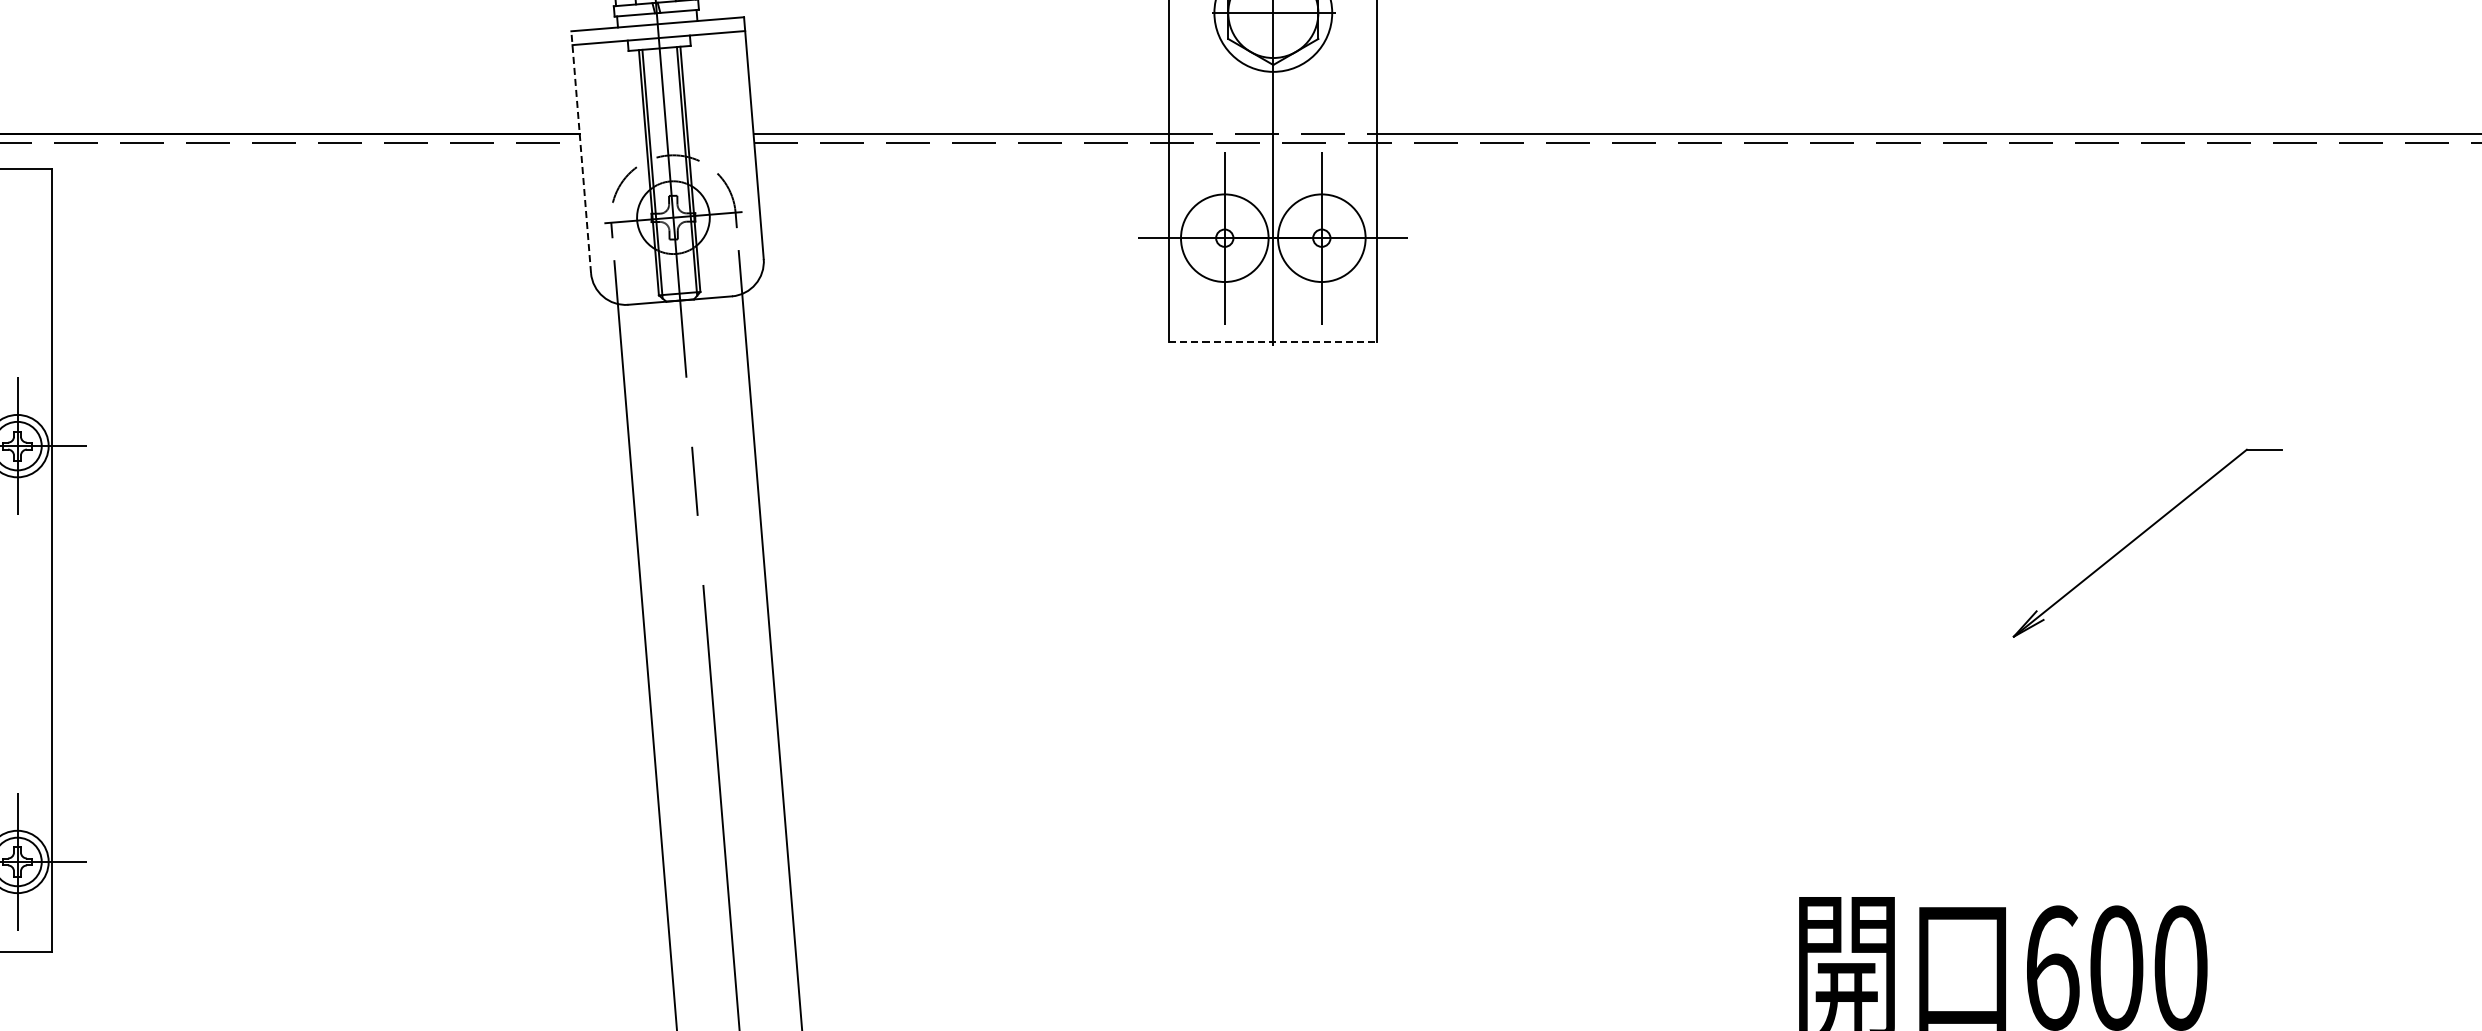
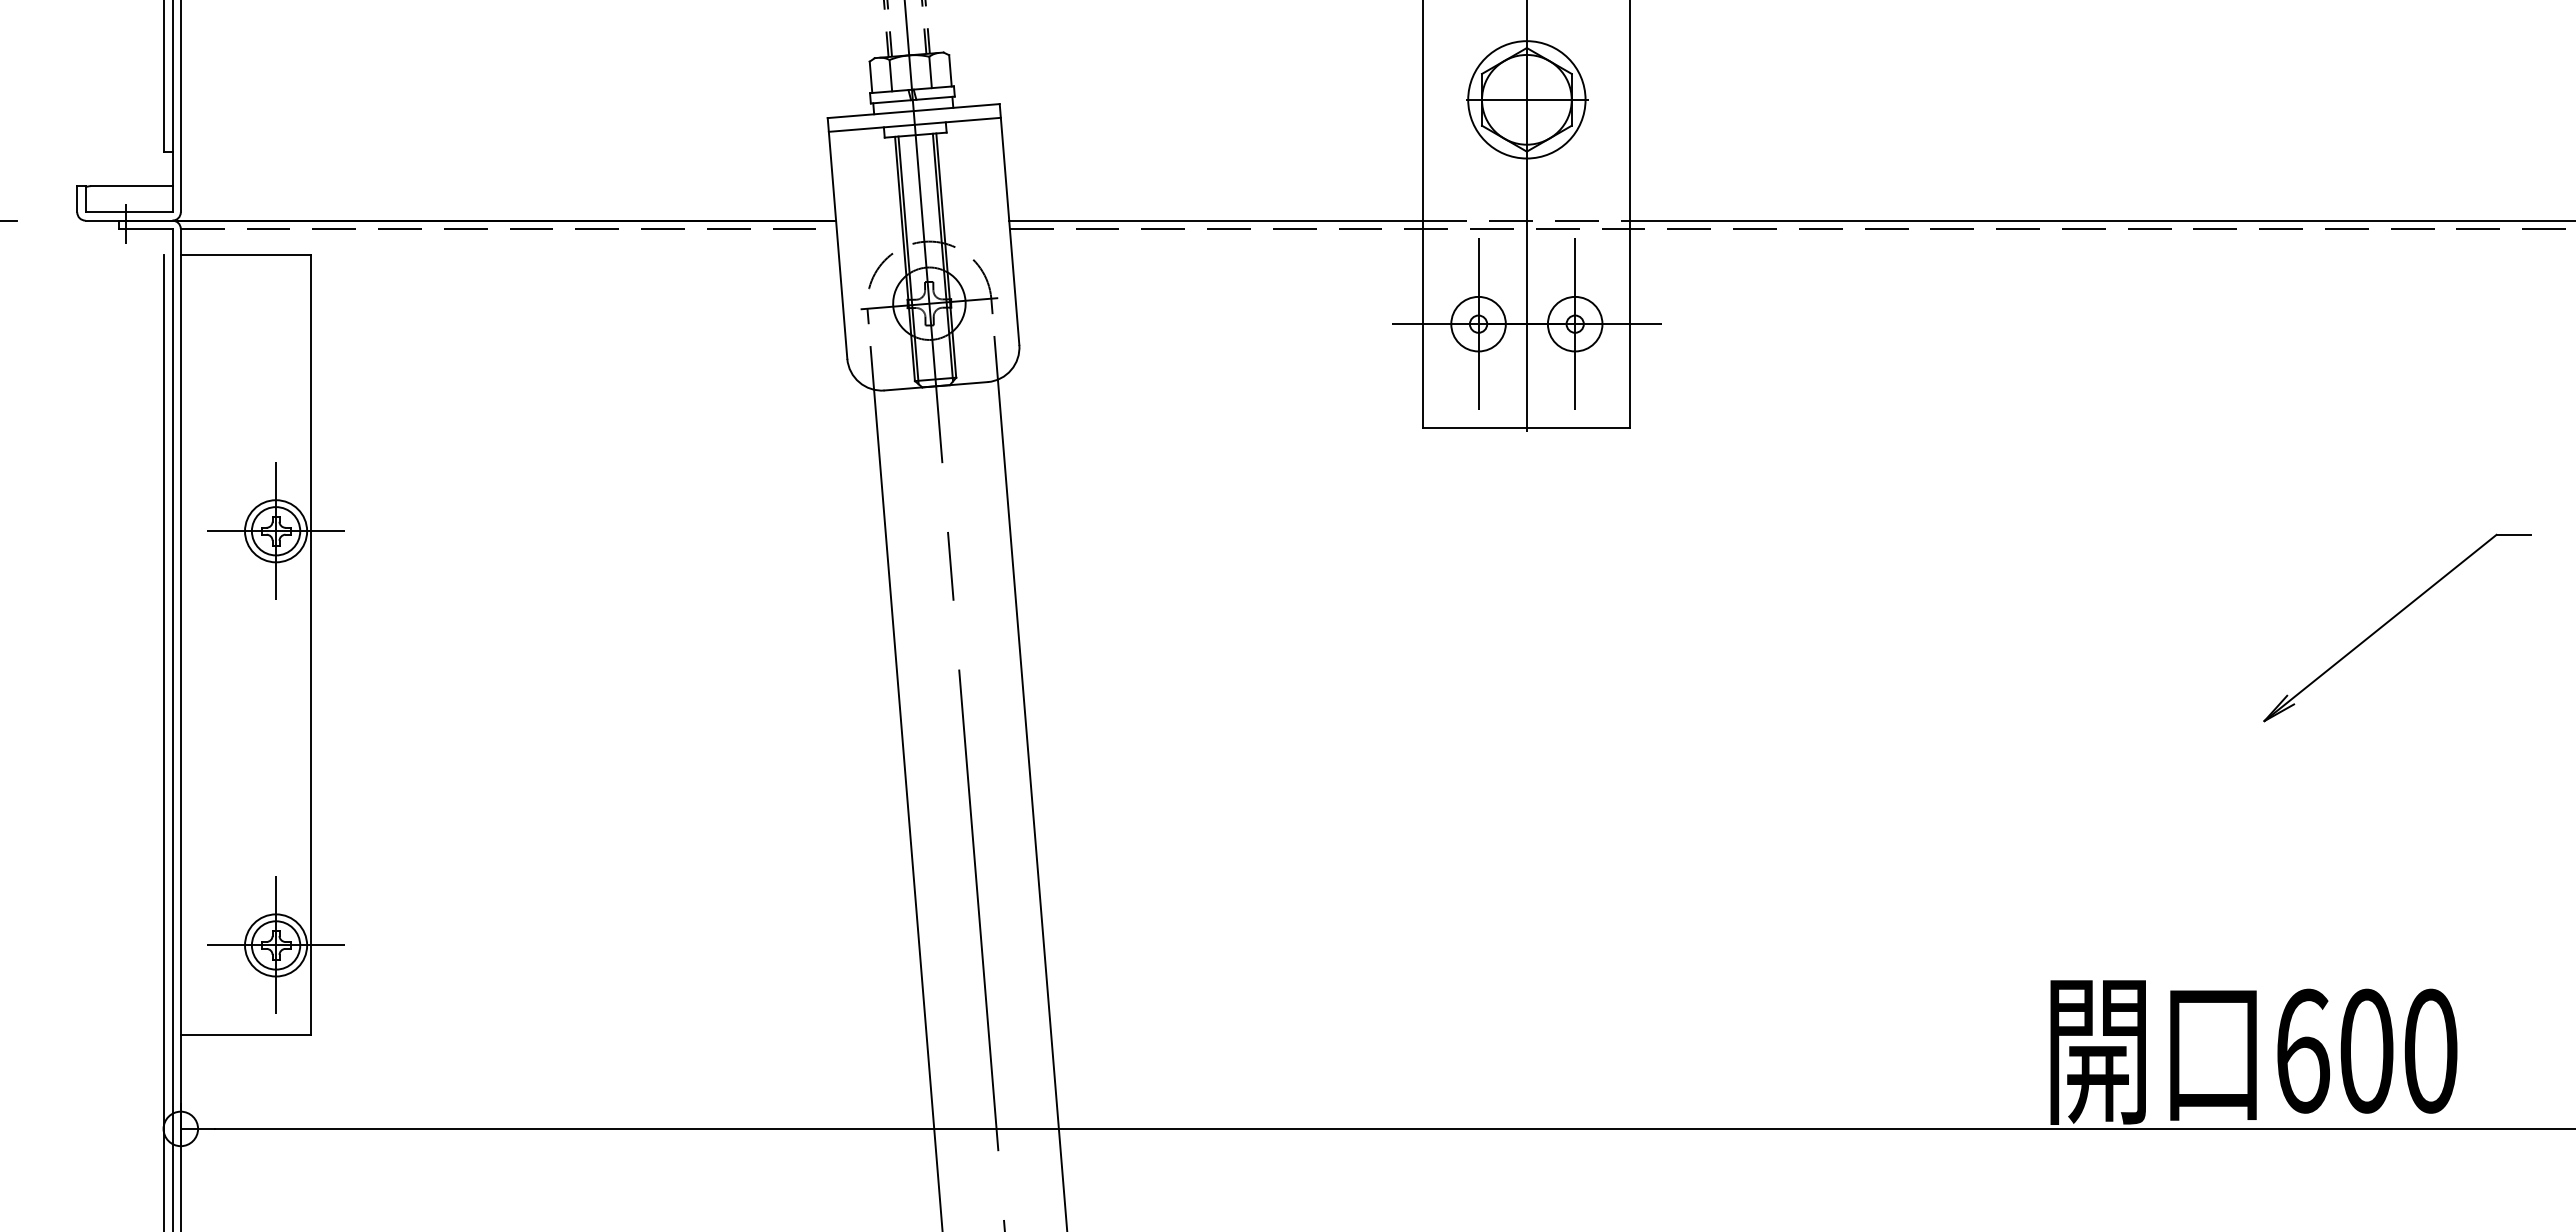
line: (581, 152) -> (837, 238), dashed -> solid
circle: (1224, 237) -> (1478, 323), size x0.62
circle: (1321, 237) -> (1574, 323), size x0.62
line: (1272, 341) -> (1526, 427), dashed -> solid

